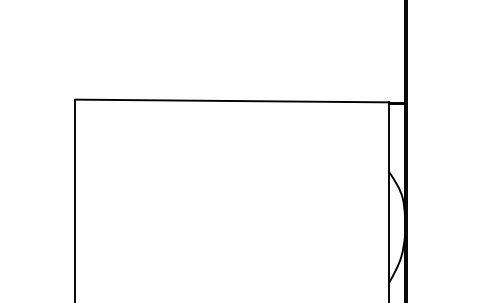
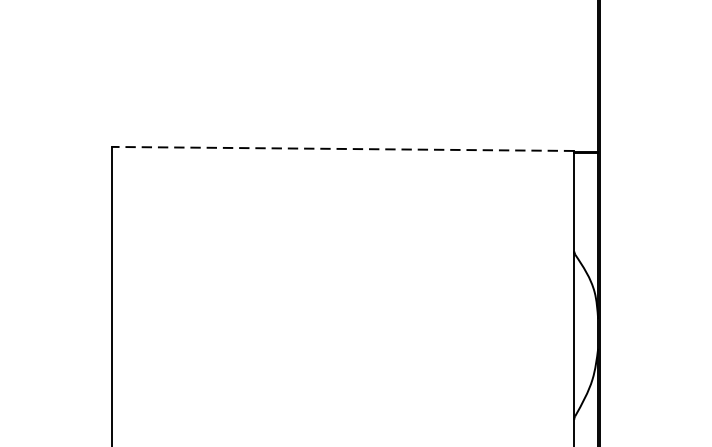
line: (232, 101) -> (343, 149), solid -> dashed

